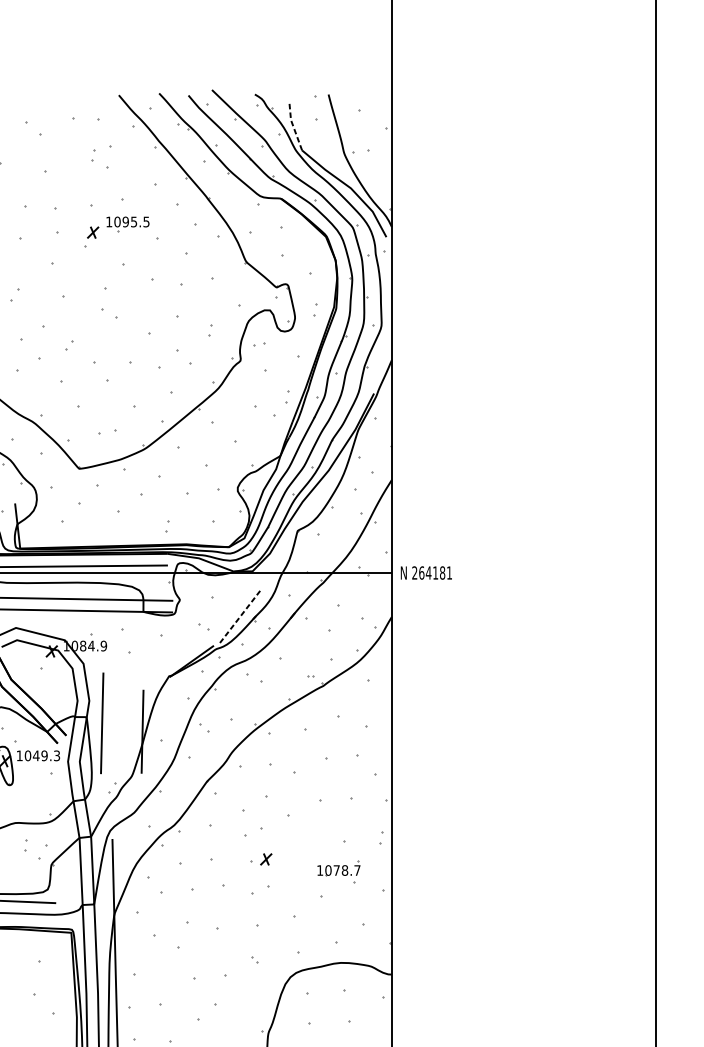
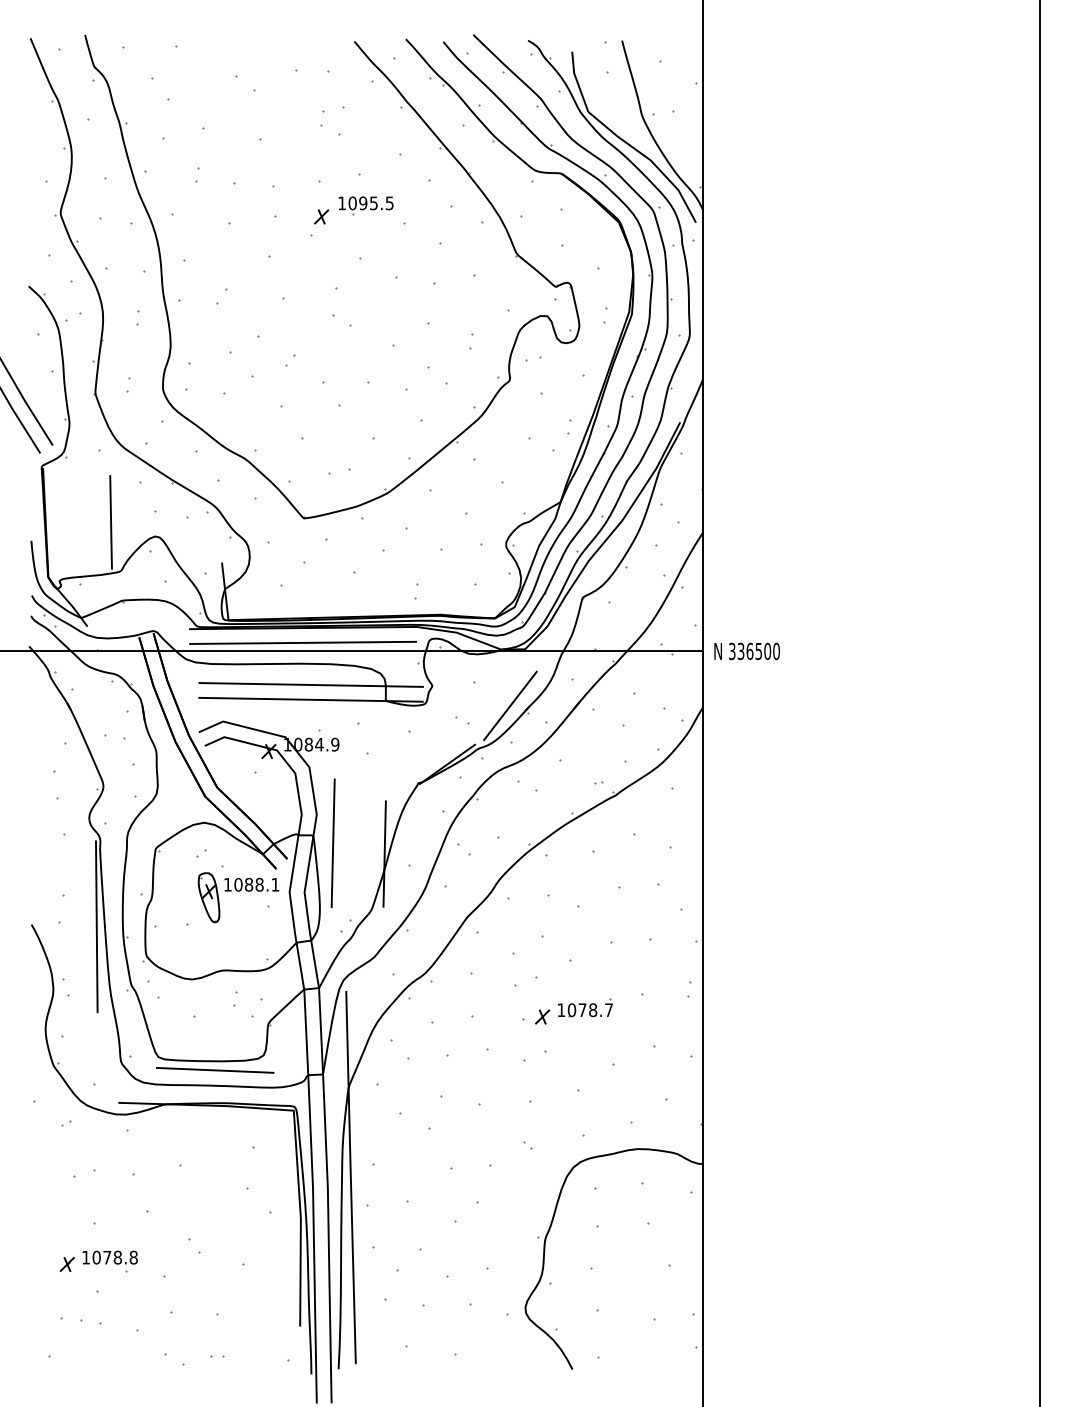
line: (293, 126) -> (577, 81), dashed -> solid
text: (432, 573) -> (754, 651), 264181 -> 336500
line: (241, 615) -> (510, 705), dashed -> solid
text: (46, 755) -> (261, 884), 1049.3 -> 1088.1
part: (339, 868) -> (585, 1007), moved

